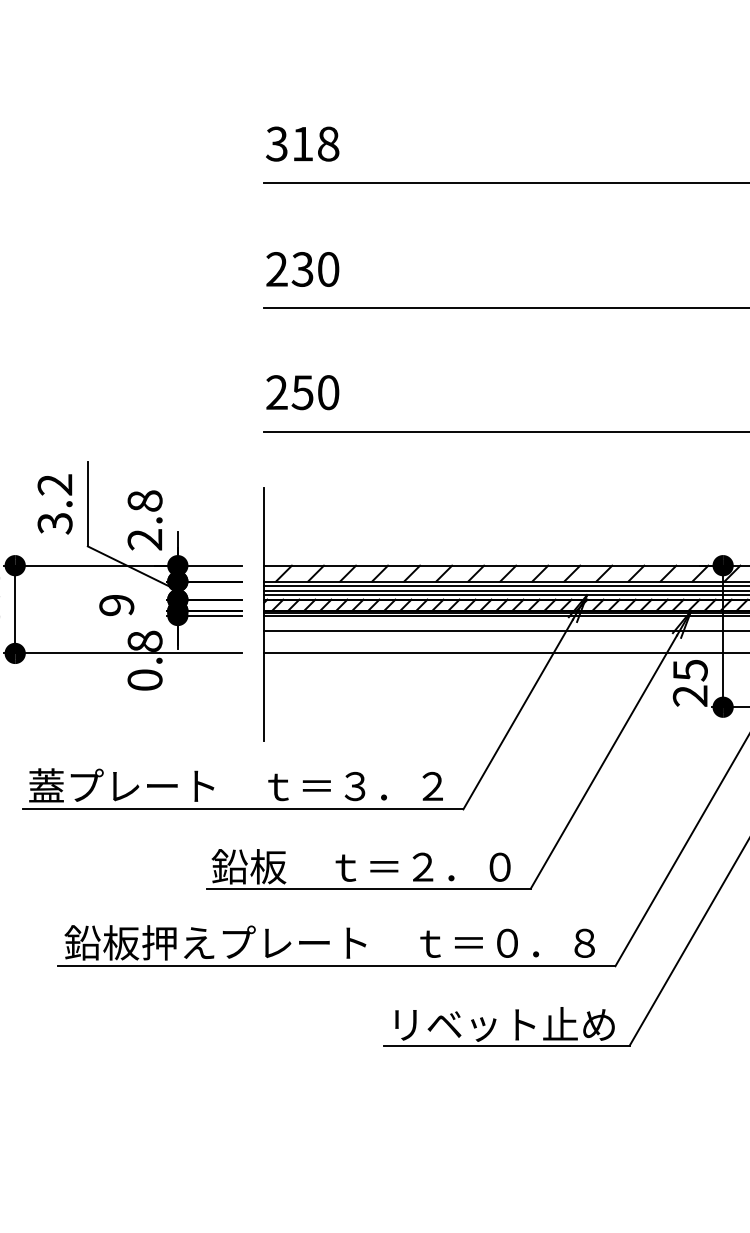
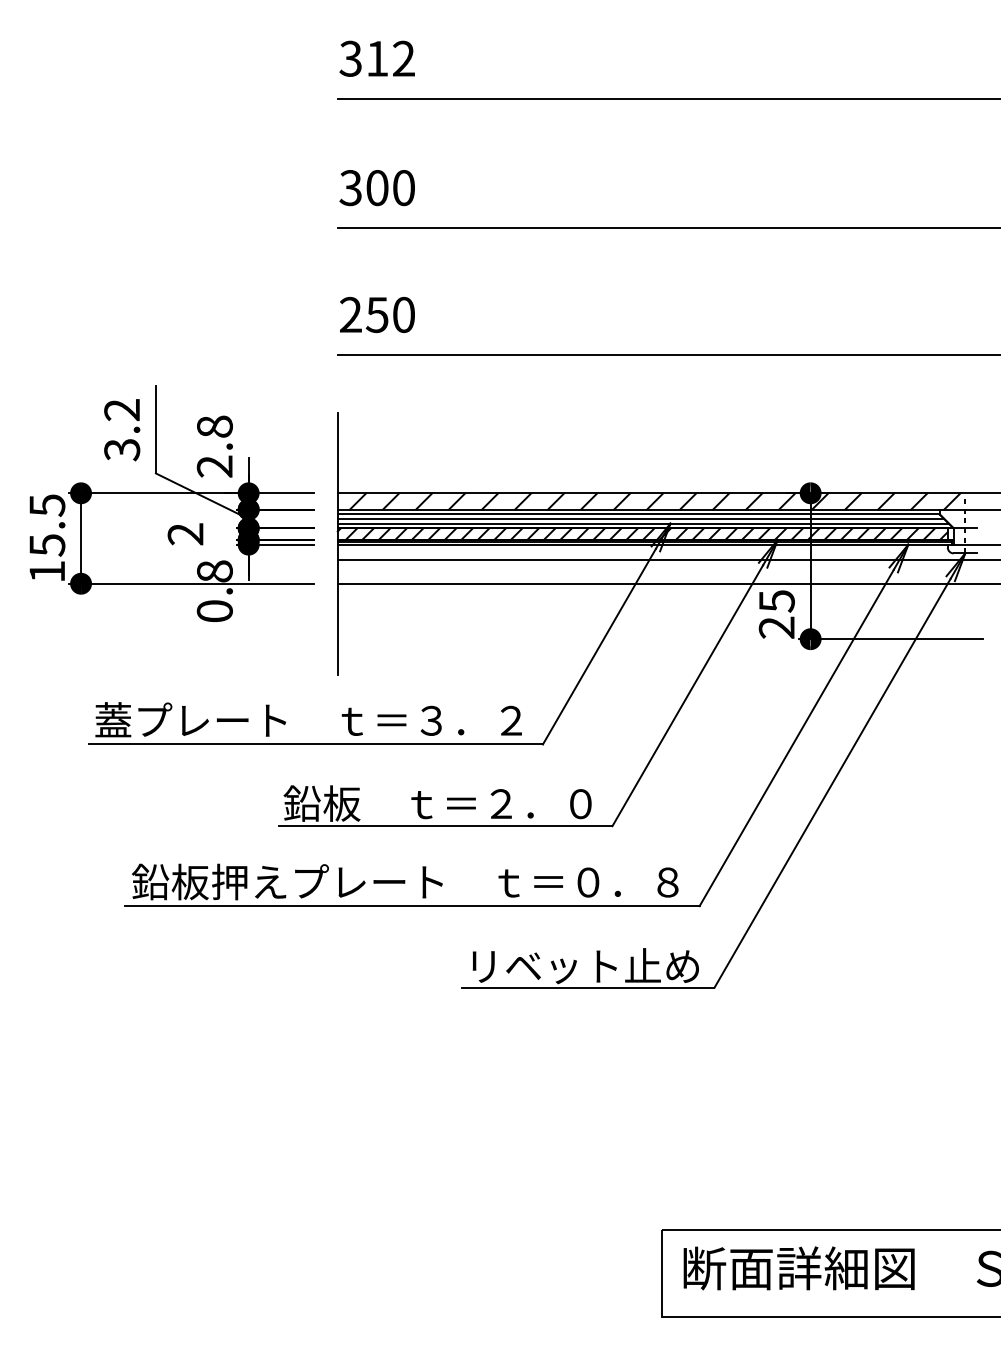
text: (329, 143) -> (404, 58), 318 -> 312
text: (289, 269) -> (363, 188), 230 -> 300
text: (116, 605) -> (185, 534), 9 -> 2

